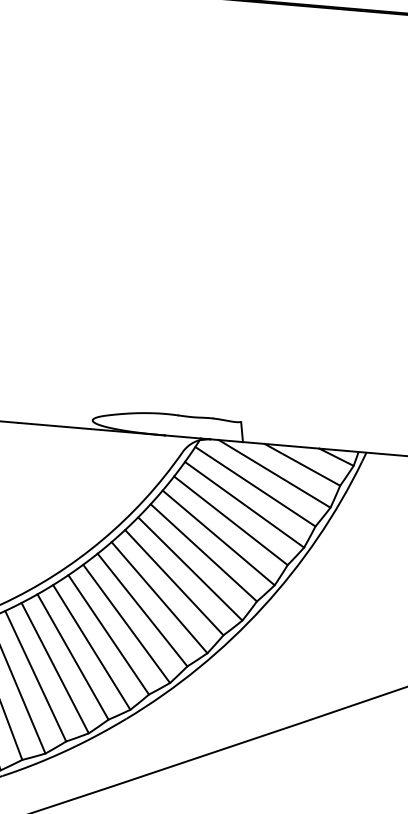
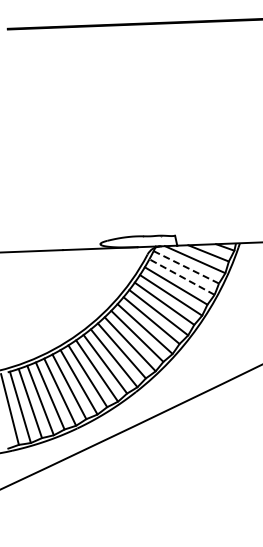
line: (253, 486) -> (185, 267), solid -> dashed
line: (243, 503) -> (181, 276), solid -> dashed

